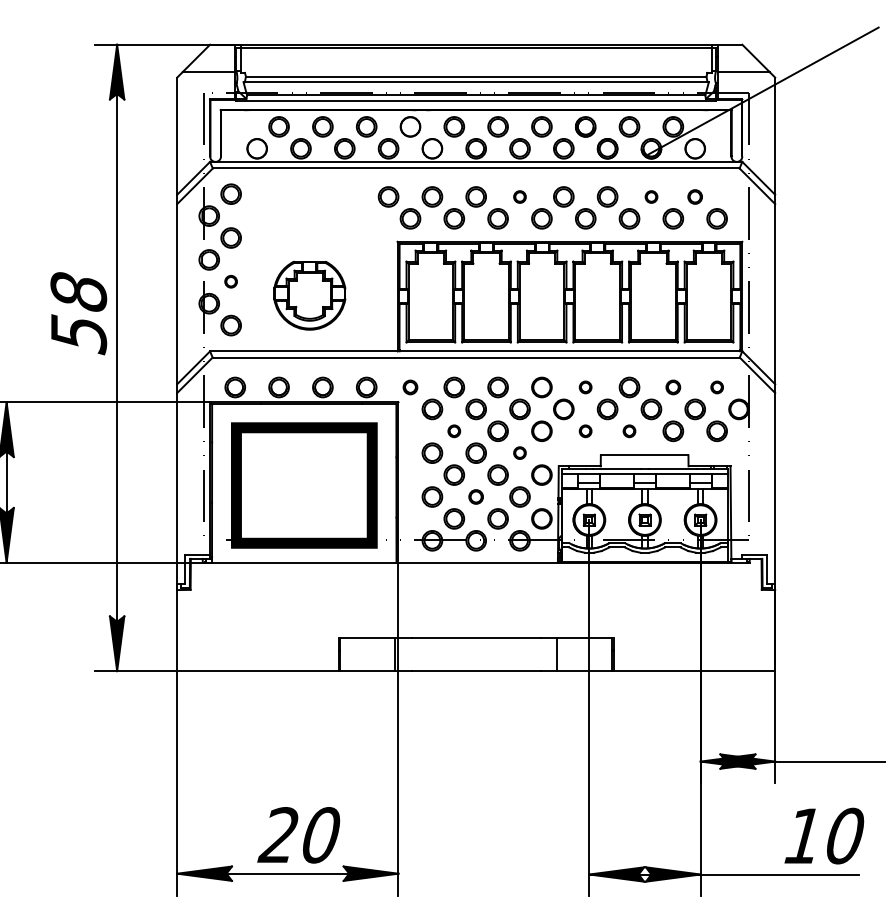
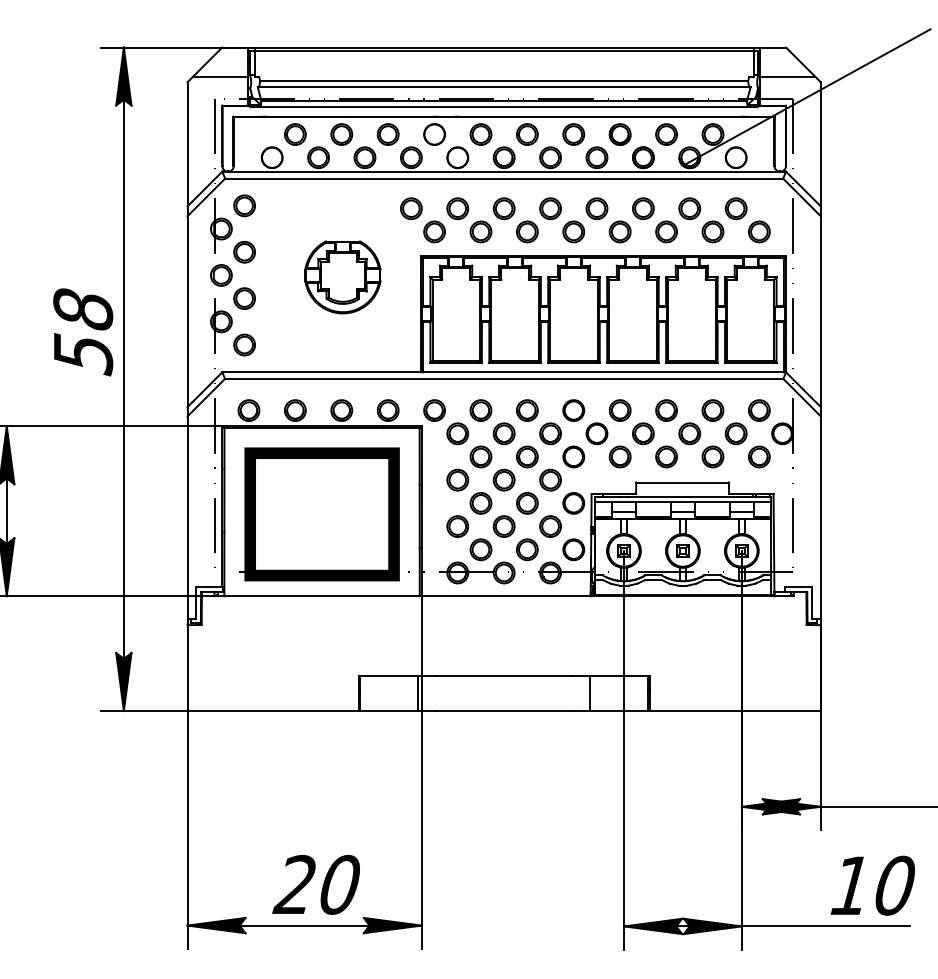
part: (519, 196) -> (550, 208), size x1.67
part: (651, 196) -> (689, 208), size x1.67
part: (694, 196) -> (735, 208), size x1.43
part: (231, 281) -> (244, 298), size x1.67
part: (309, 295) -> (342, 277), moved
part: (410, 387) -> (434, 410), size x1.43
part: (585, 387) -> (619, 410), size x1.67
part: (672, 387) -> (712, 410), size x1.43
part: (717, 387) -> (759, 410), size x1.67
part: (453, 430) -> (480, 456), size x1.67
part: (585, 430) -> (619, 456), size x1.67
part: (629, 430) -> (666, 456), size x1.67
part: (519, 452) -> (550, 479), size x1.67
part: (475, 496) -> (503, 526), size x1.43

